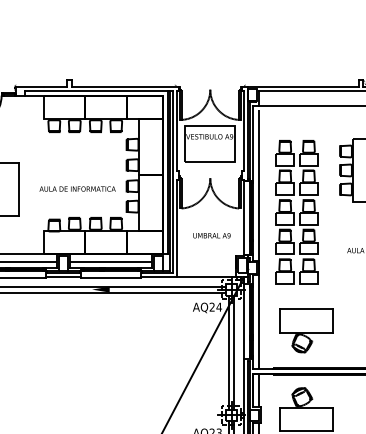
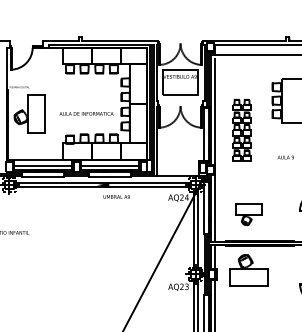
part: (296, 211) -> (241, 129), size x0.6
text: (211, 235) -> (116, 196), moved
part: (306, 331) -> (248, 214), size x0.7

